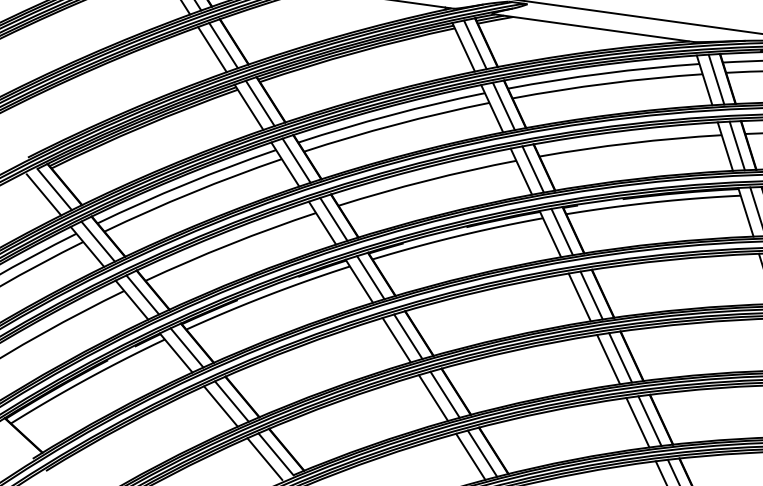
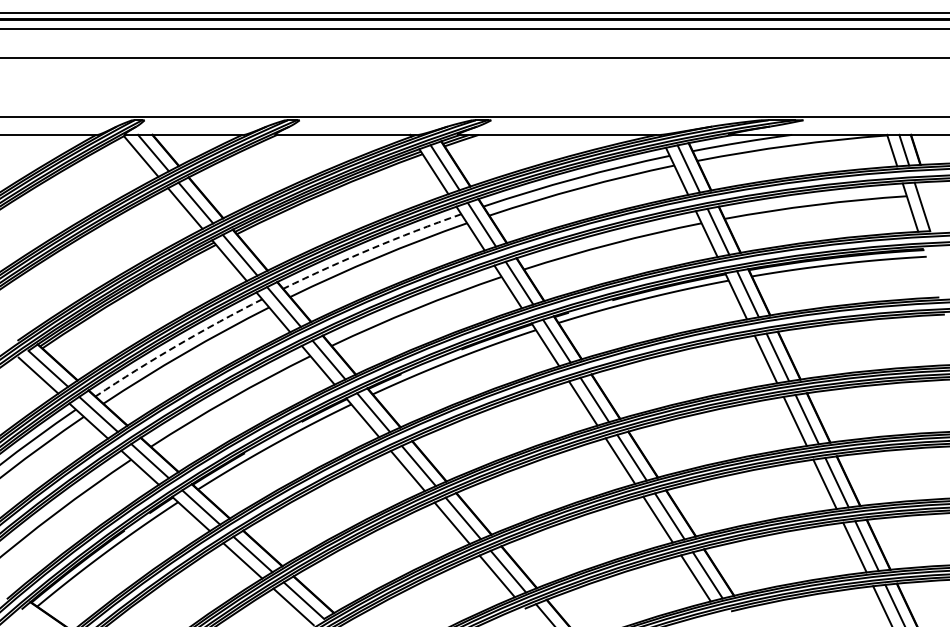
arc: (391, 114) -> (371, 248), solid -> dashed
arc: (185, 184) -> (177, 345), solid -> dashed

